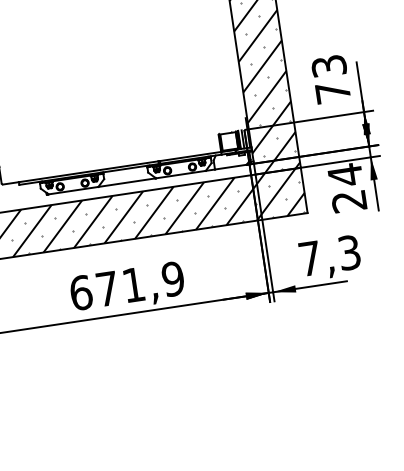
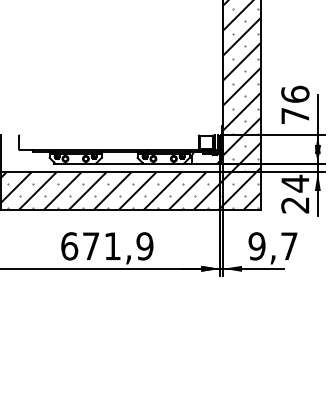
text: (329, 65) -> (295, 93), 73 -> 76
text: (328, 256) -> (272, 246), 7,3 -> 9,7

